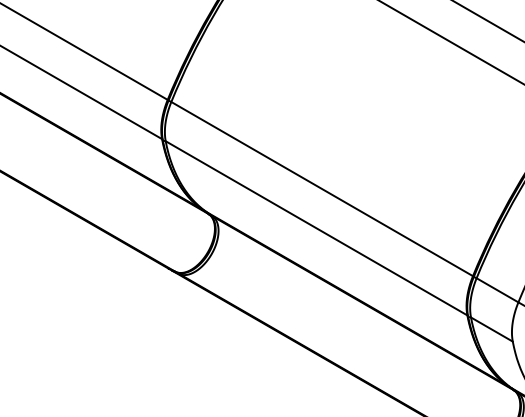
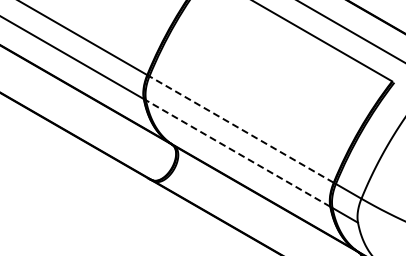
line: (322, 189) -> (241, 129), solid -> dashed
line: (315, 228) -> (237, 153), solid -> dashed

